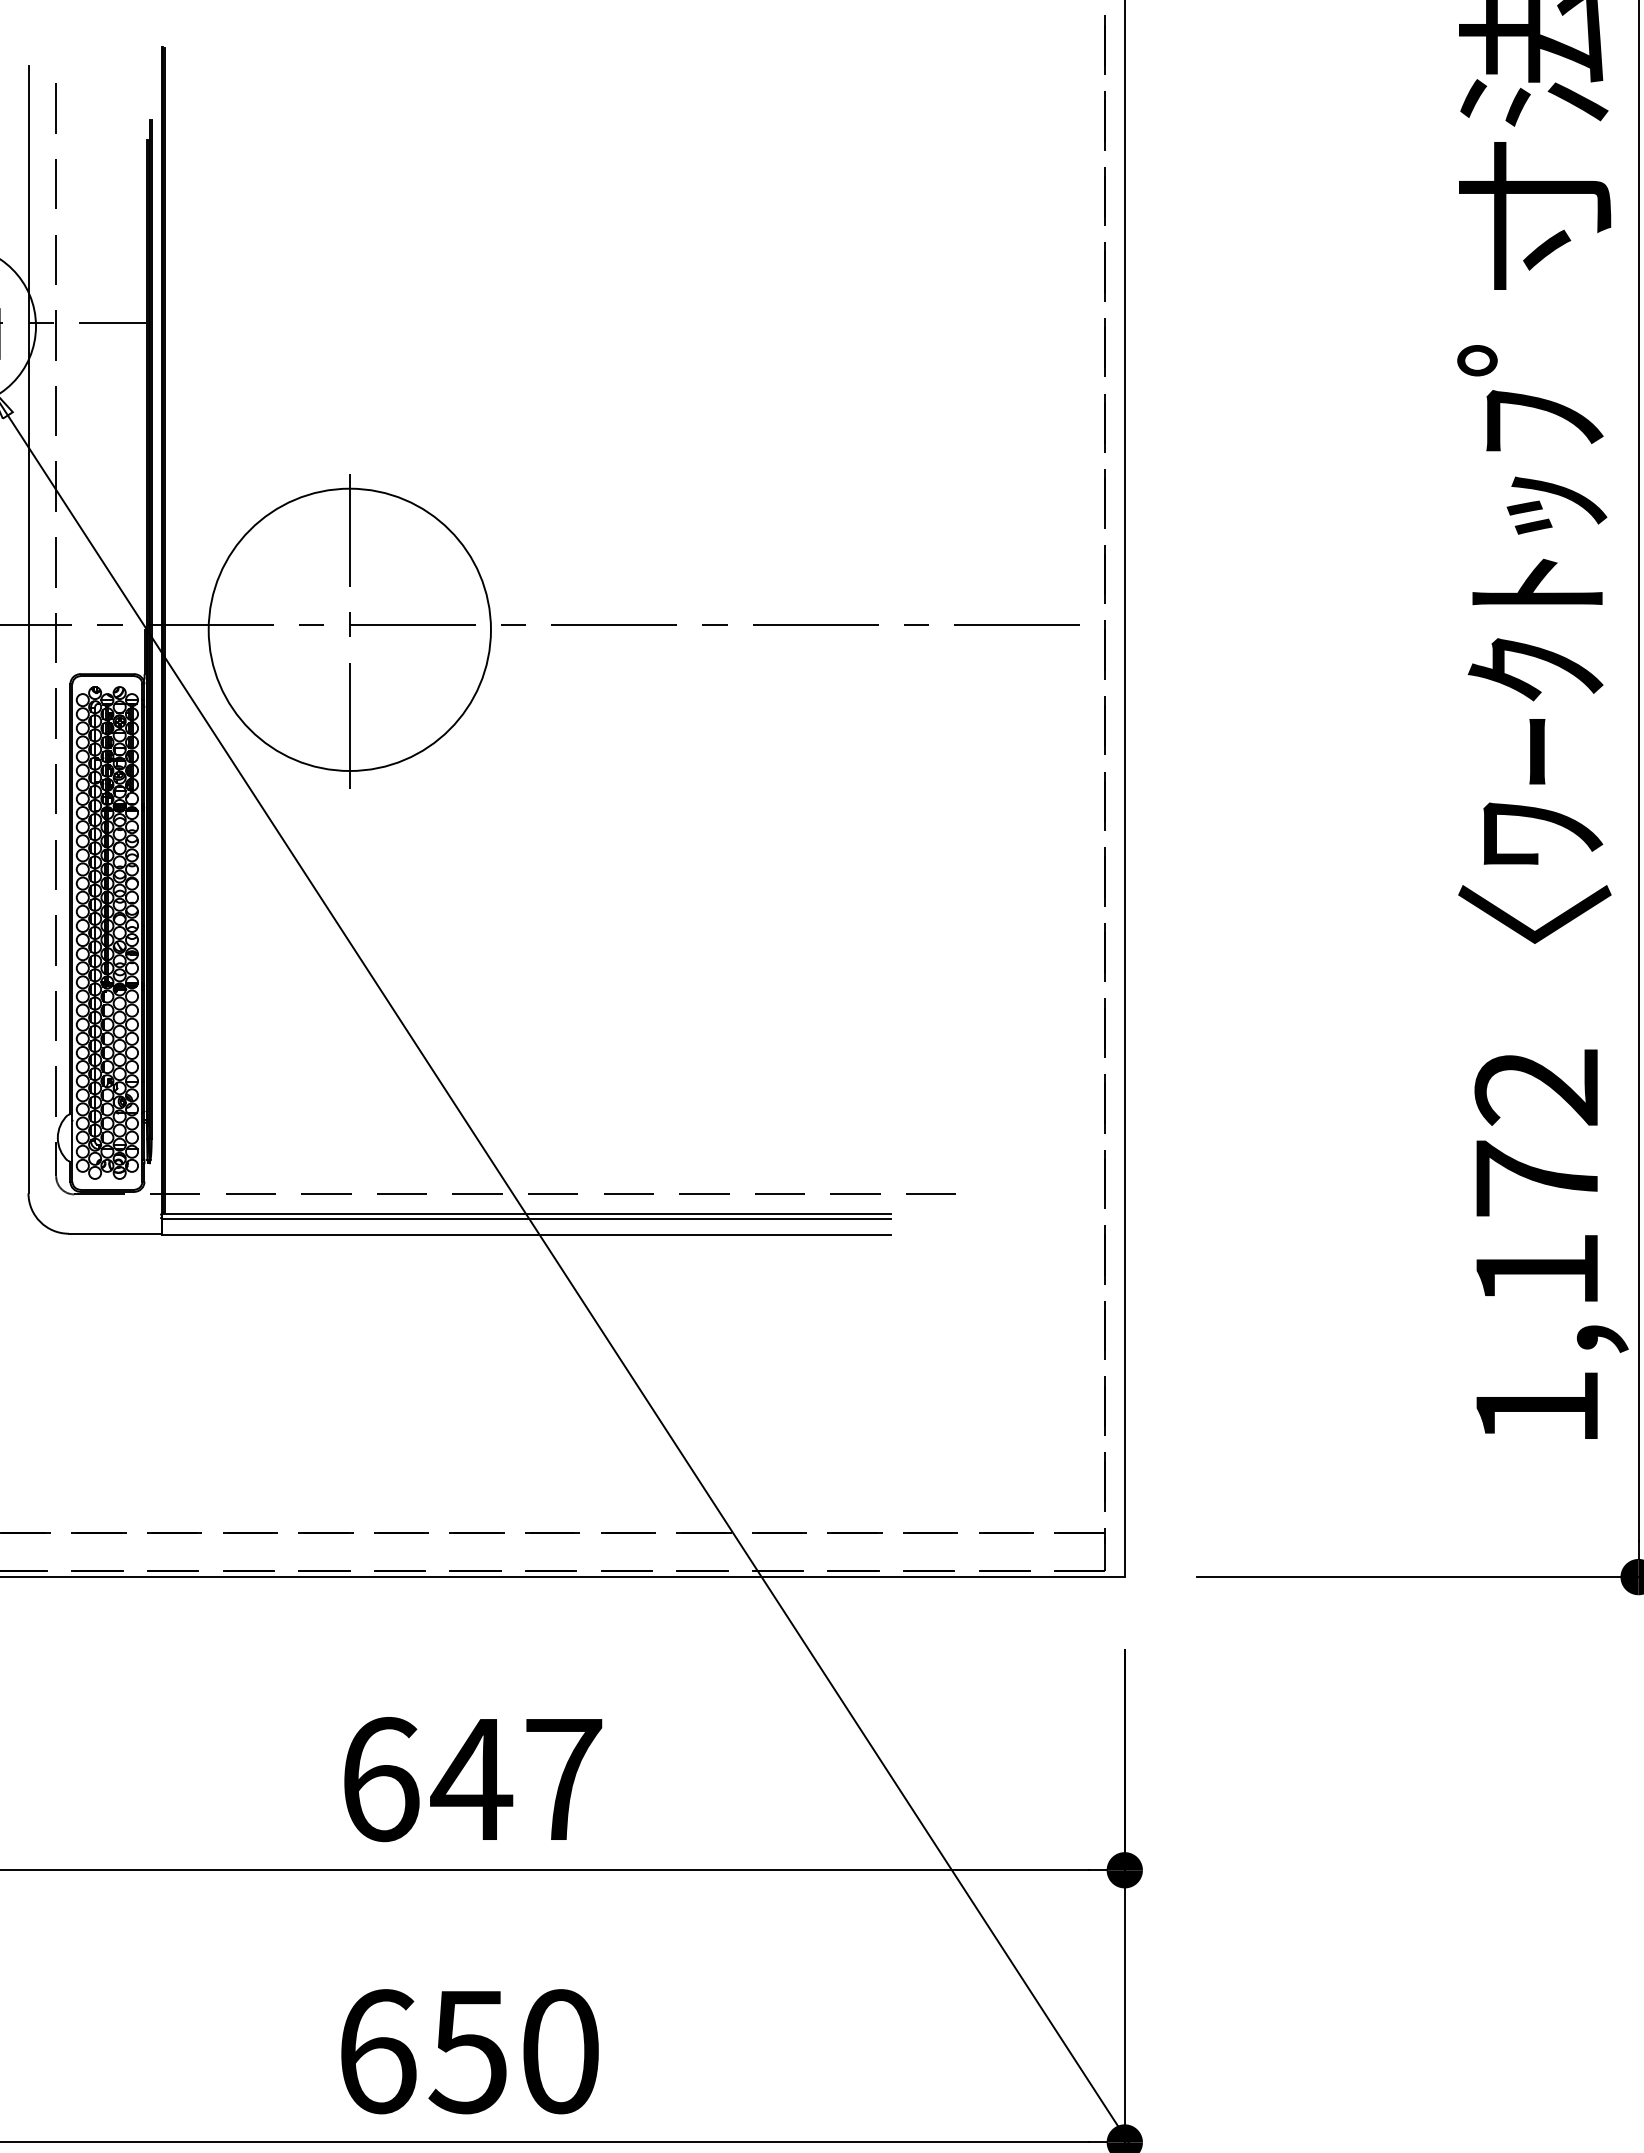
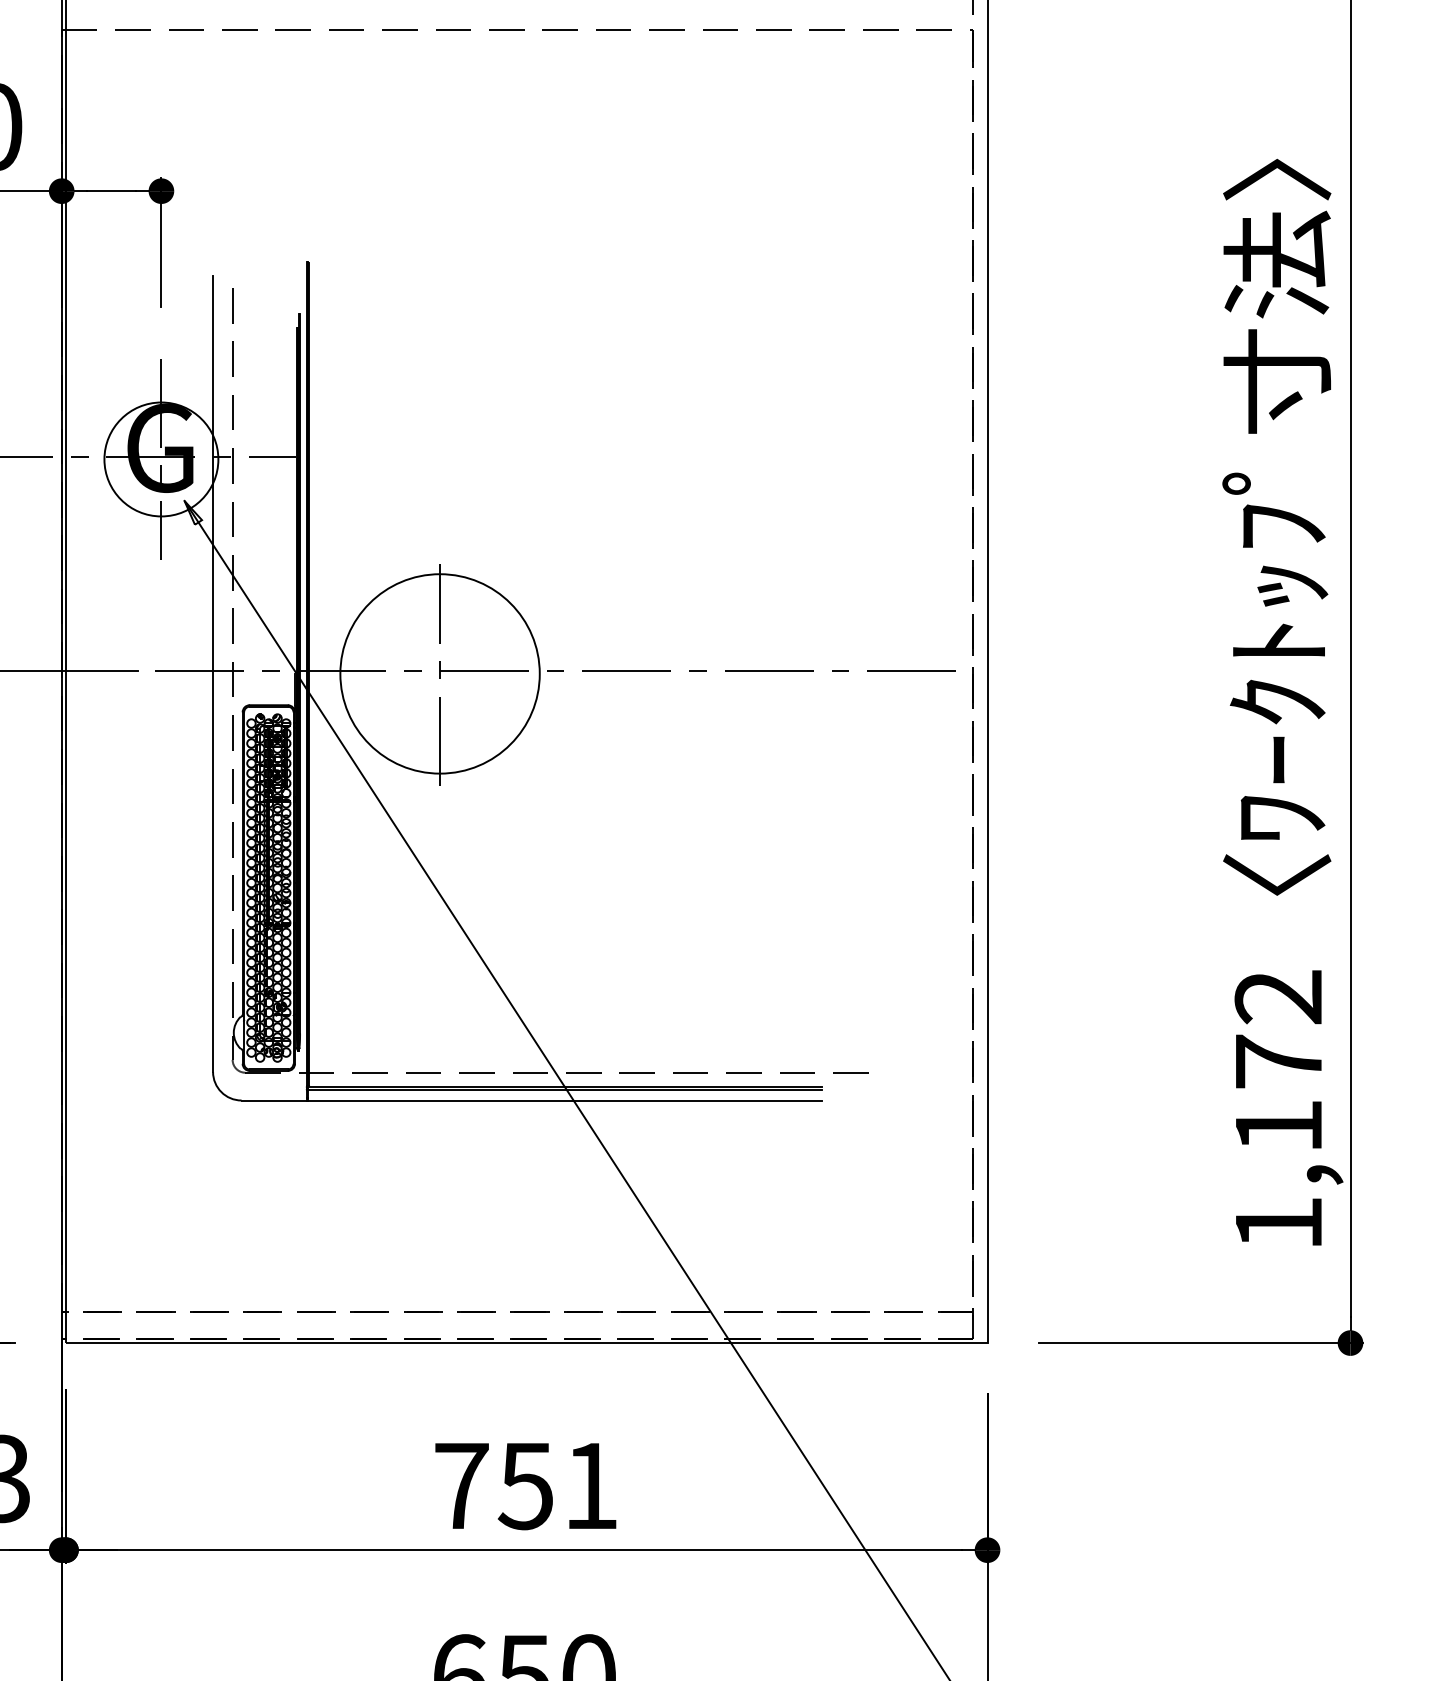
text: (472, 1778) -> (526, 1485), 647 -> 751

